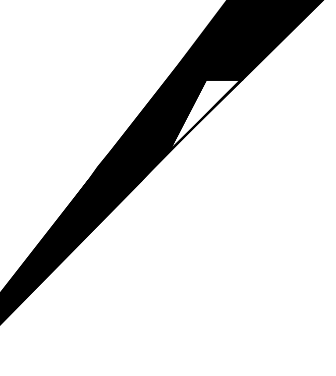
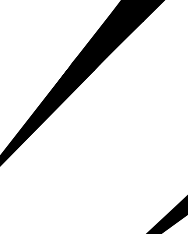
fill: (204, 115) -> (124, 38), added

